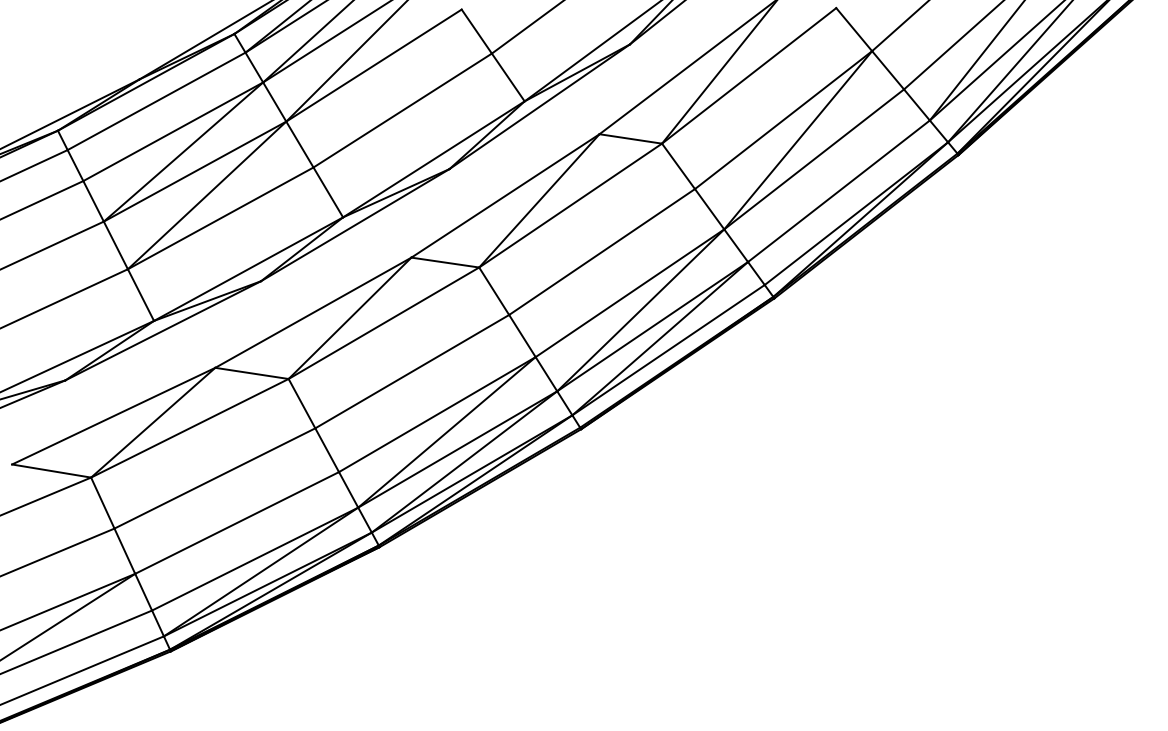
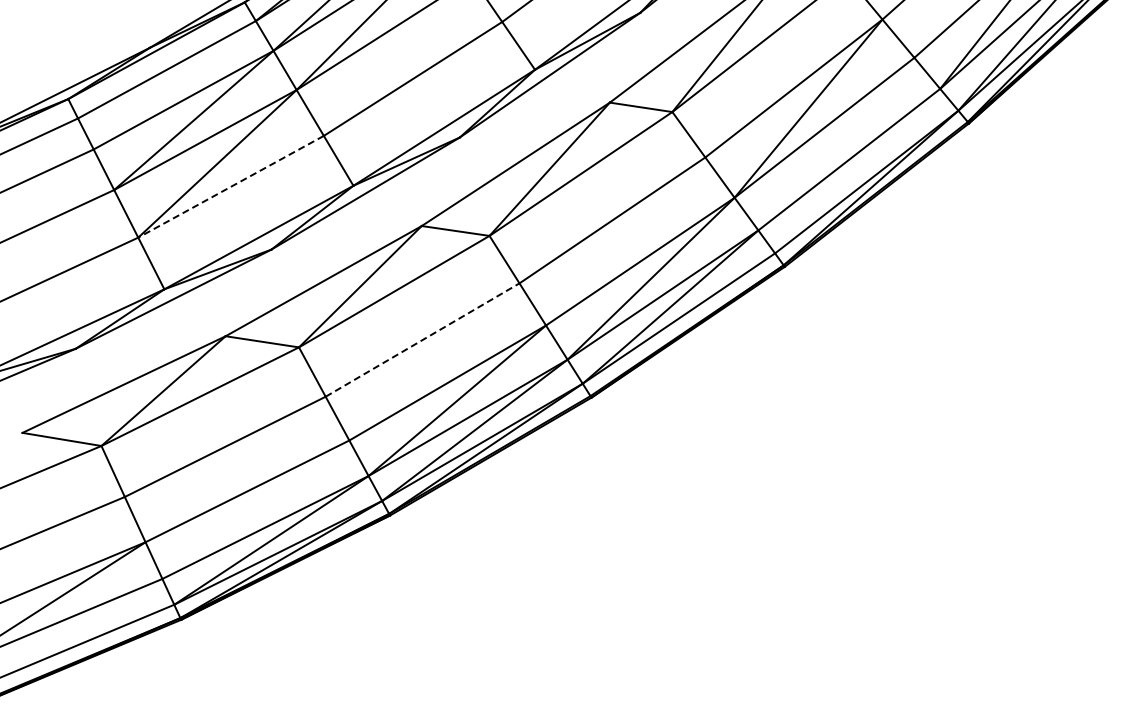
line: (220, 218) -> (230, 186), solid -> dashed
line: (412, 371) -> (422, 339), solid -> dashed

